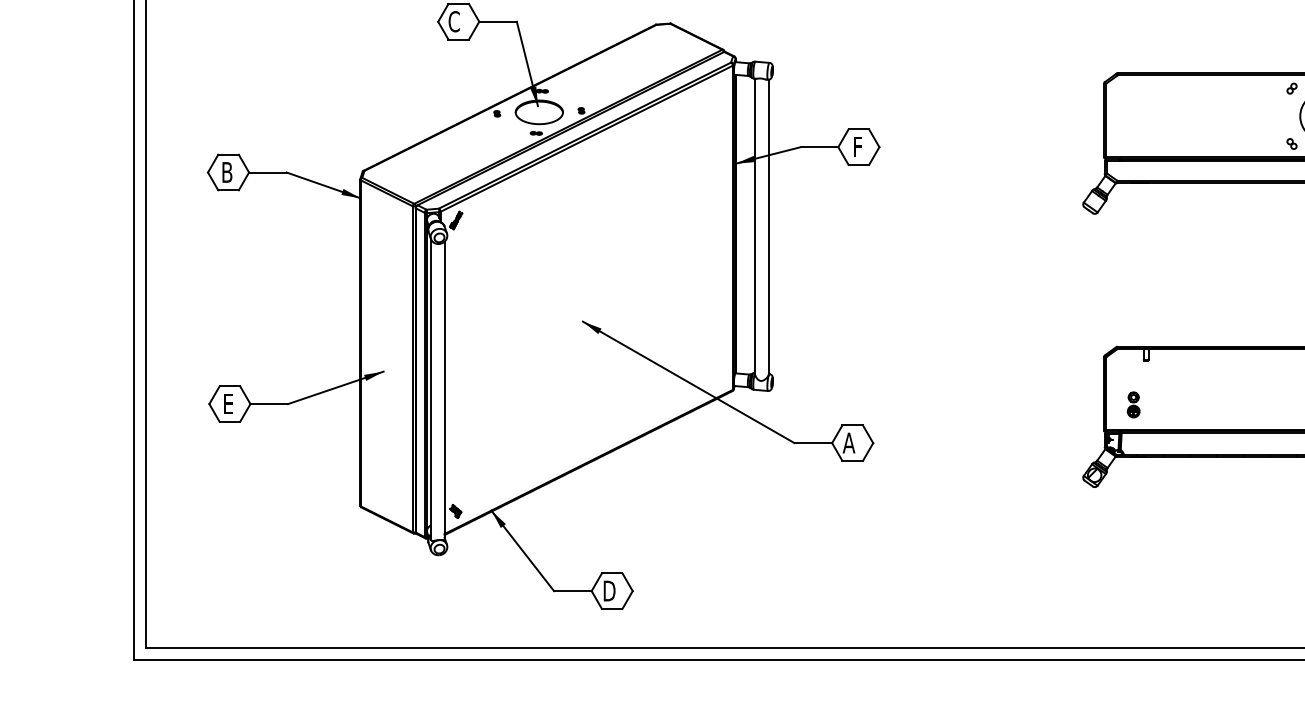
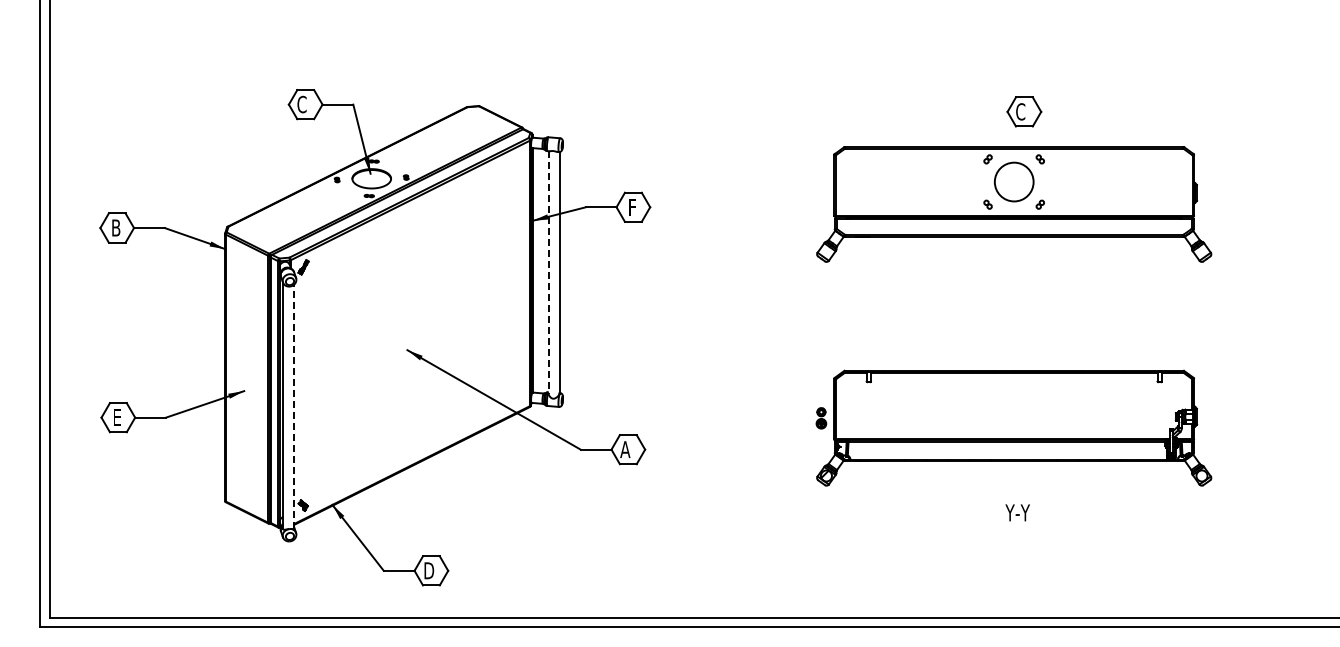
line: (755, 226) -> (548, 272), solid -> dashed
line: (445, 390) -> (294, 406), solid -> dashed
part: (1133, 405) -> (821, 418), moved

